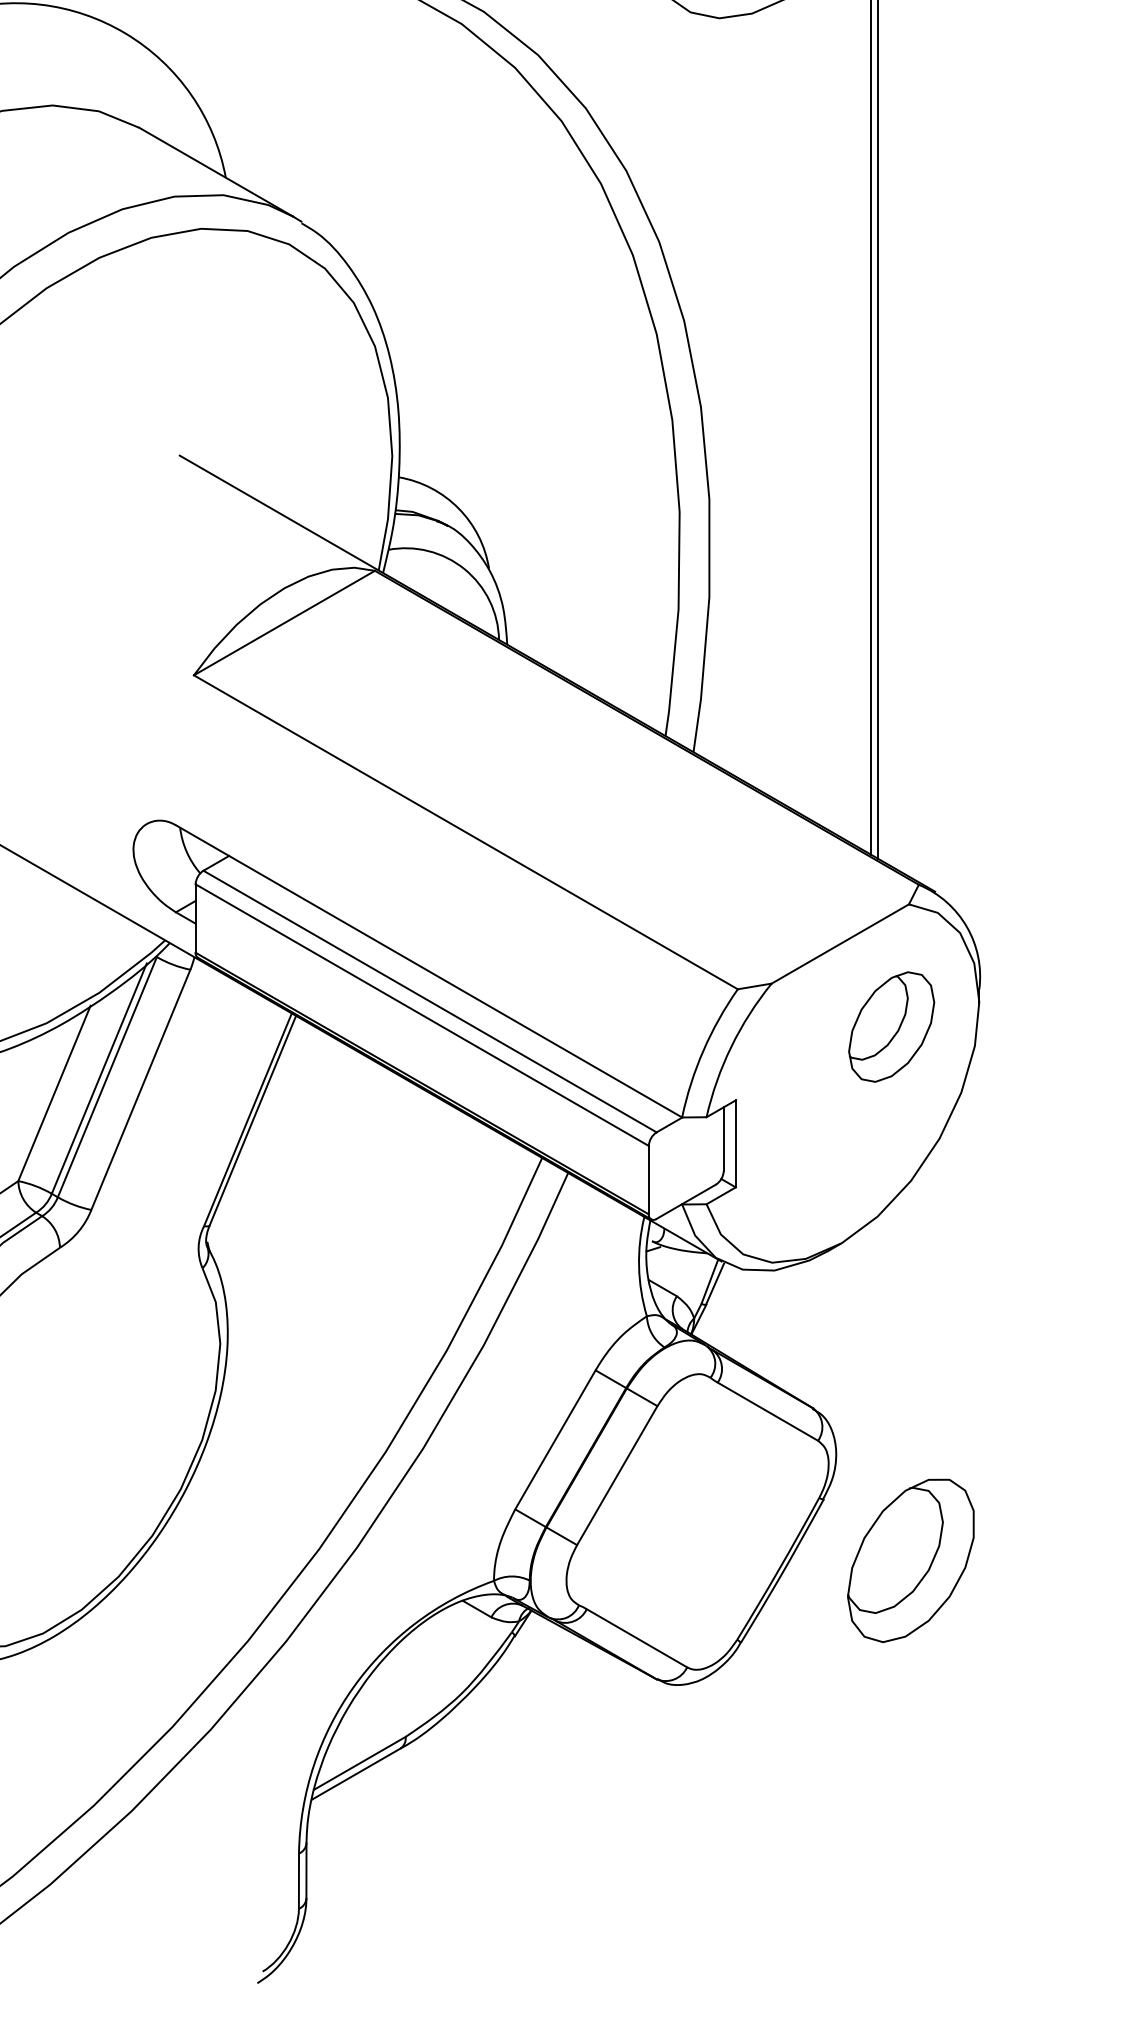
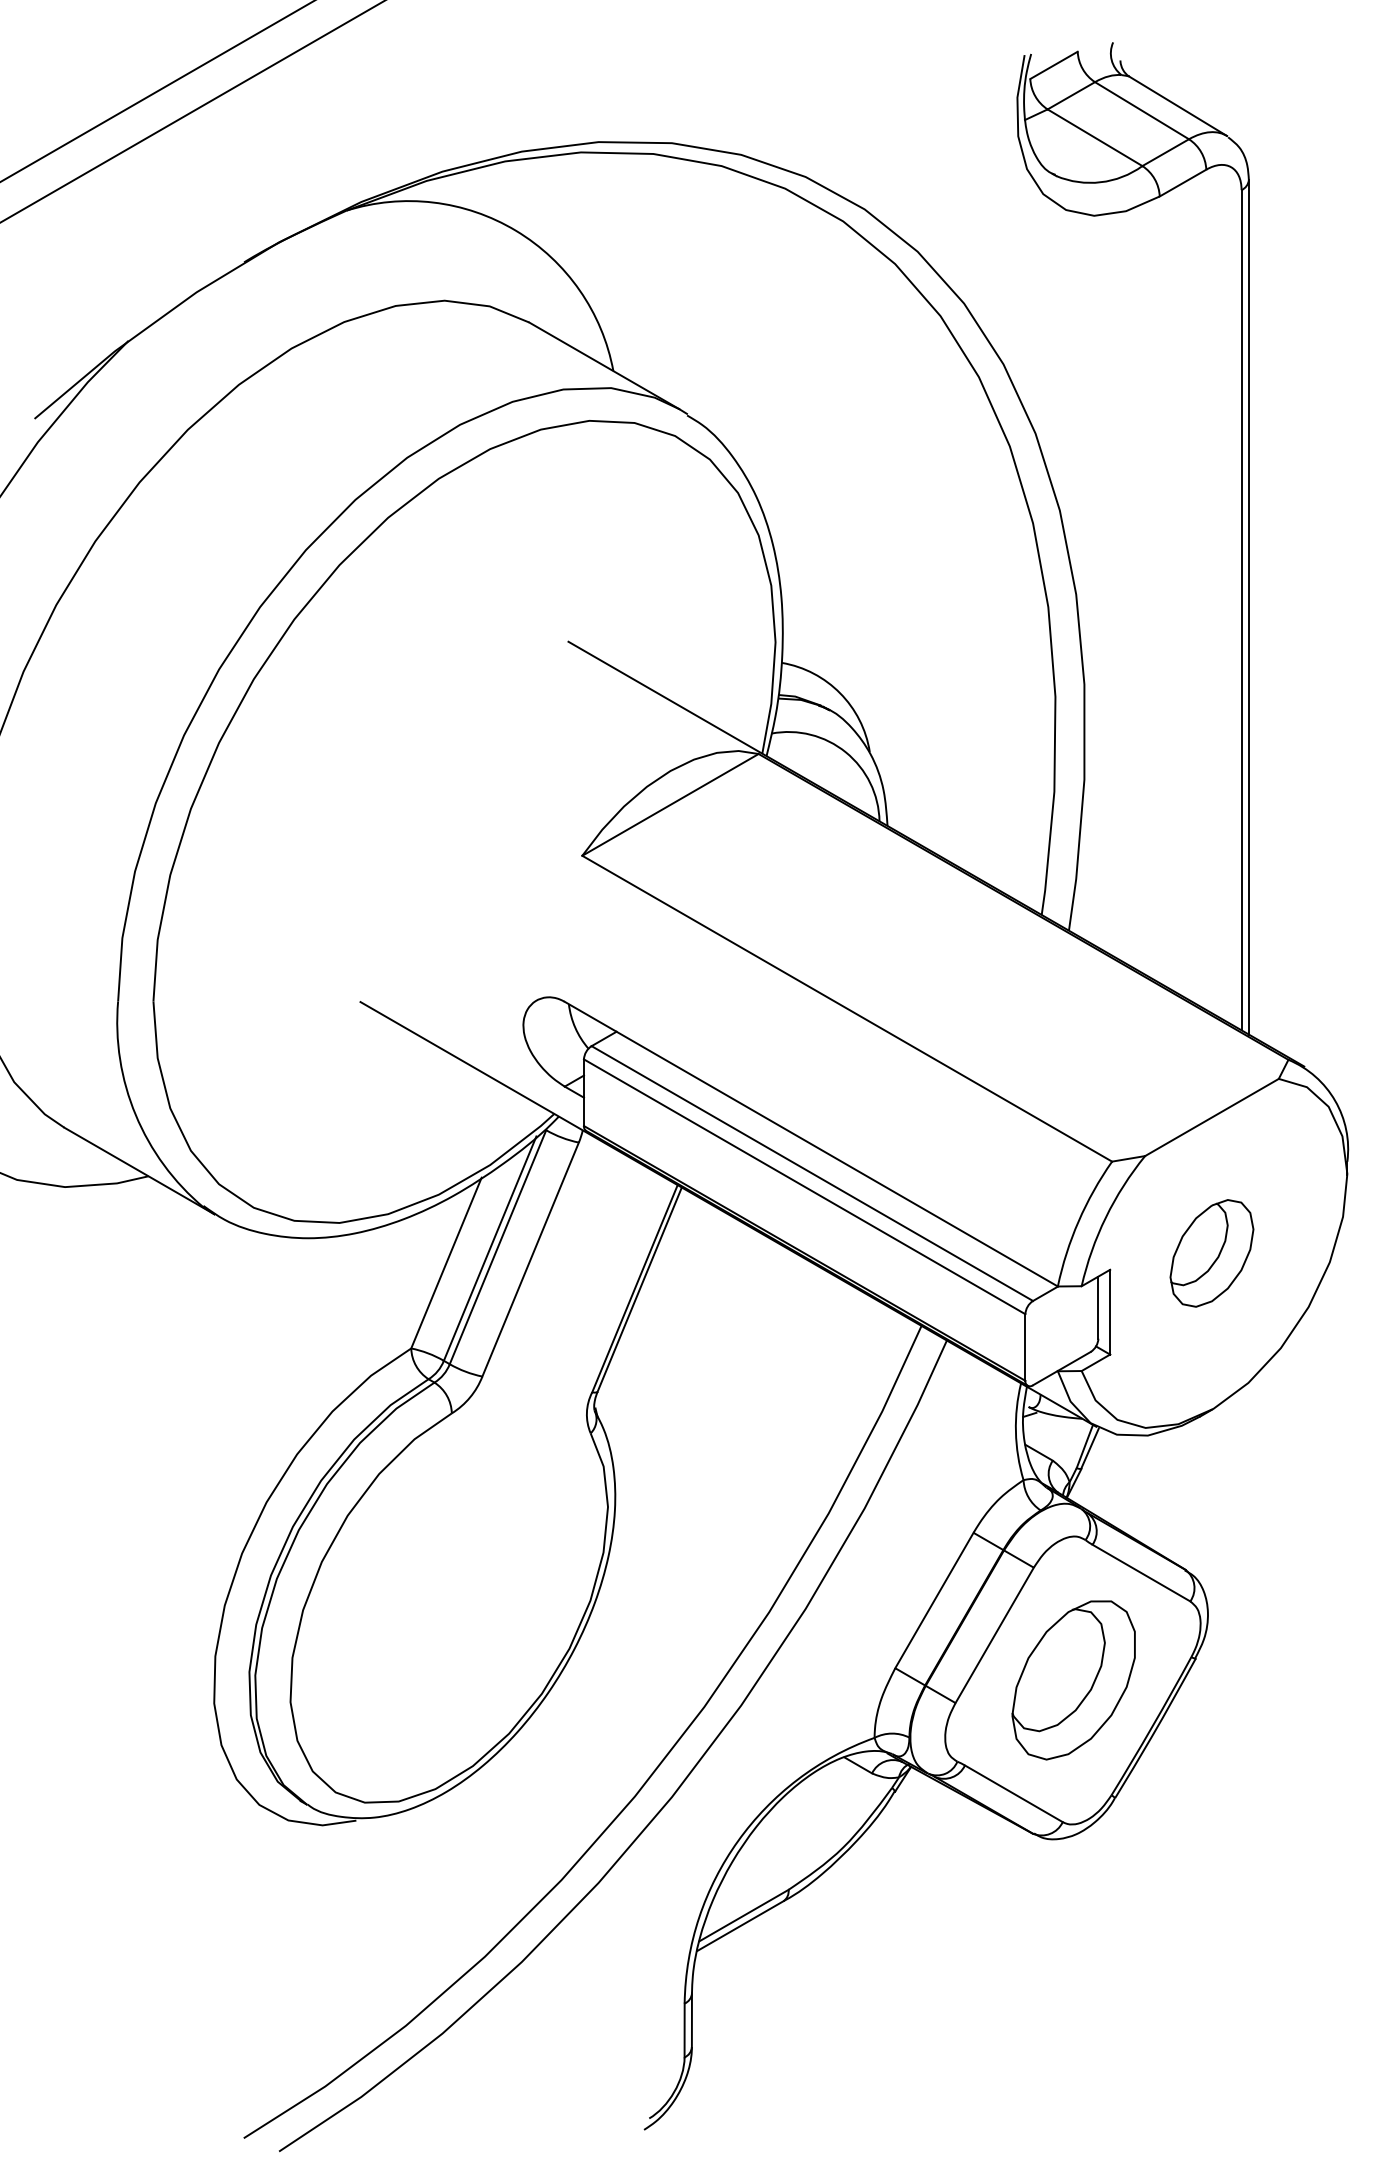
part: (891, 1027) -> (1211, 1253), moved
part: (910, 1560) -> (1073, 1680), moved

